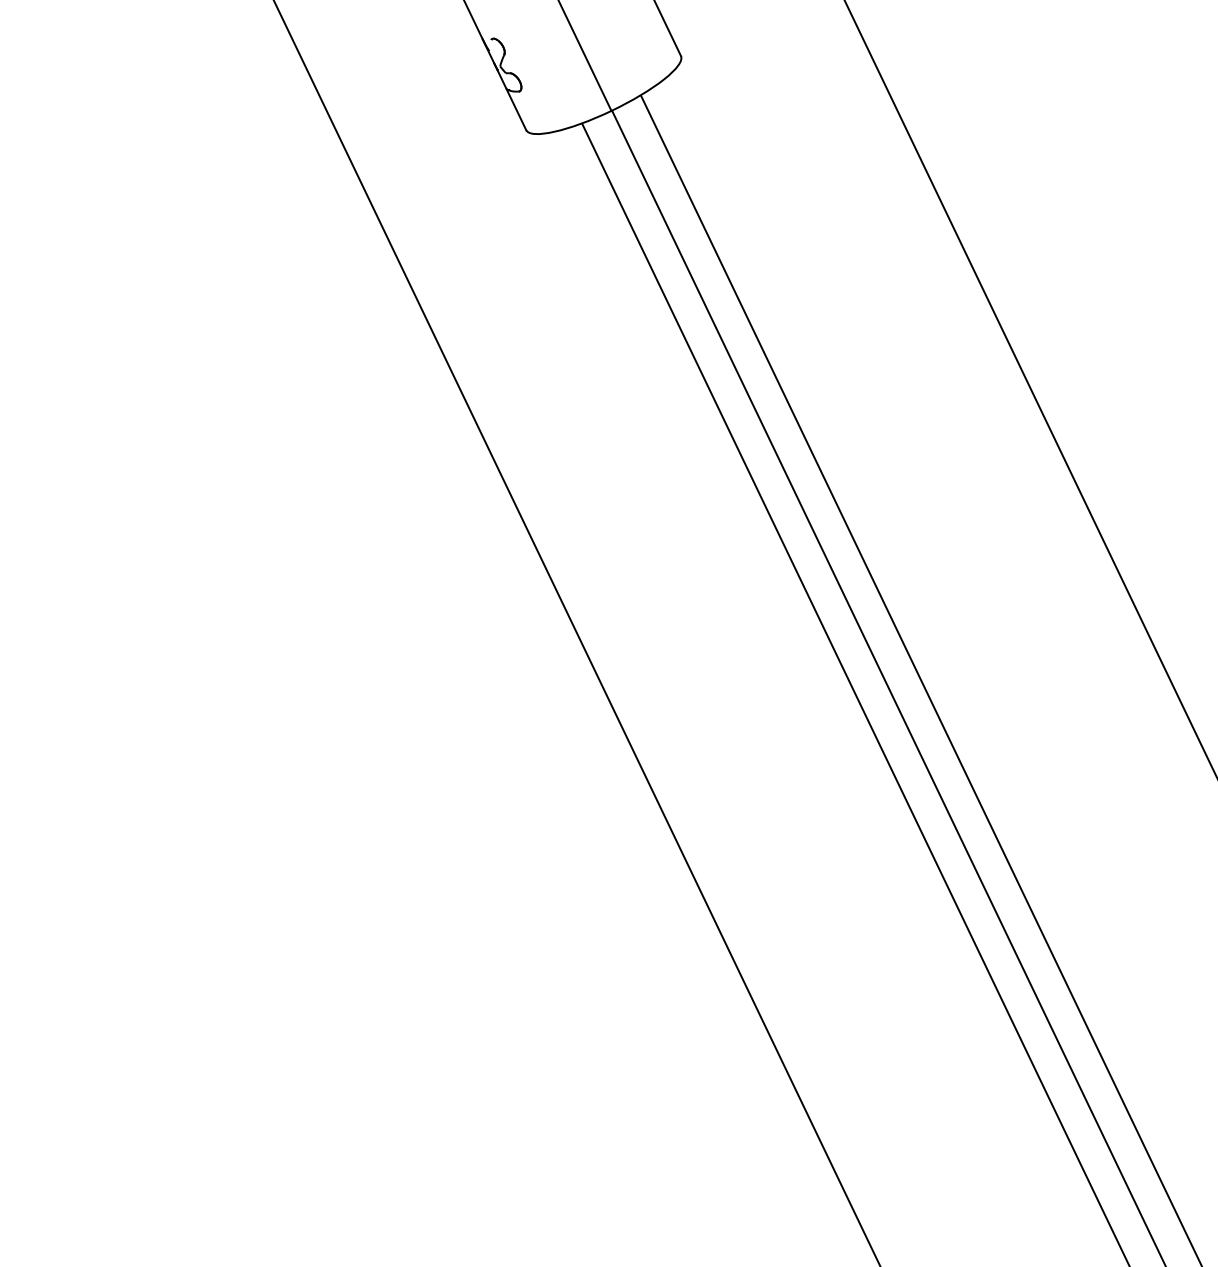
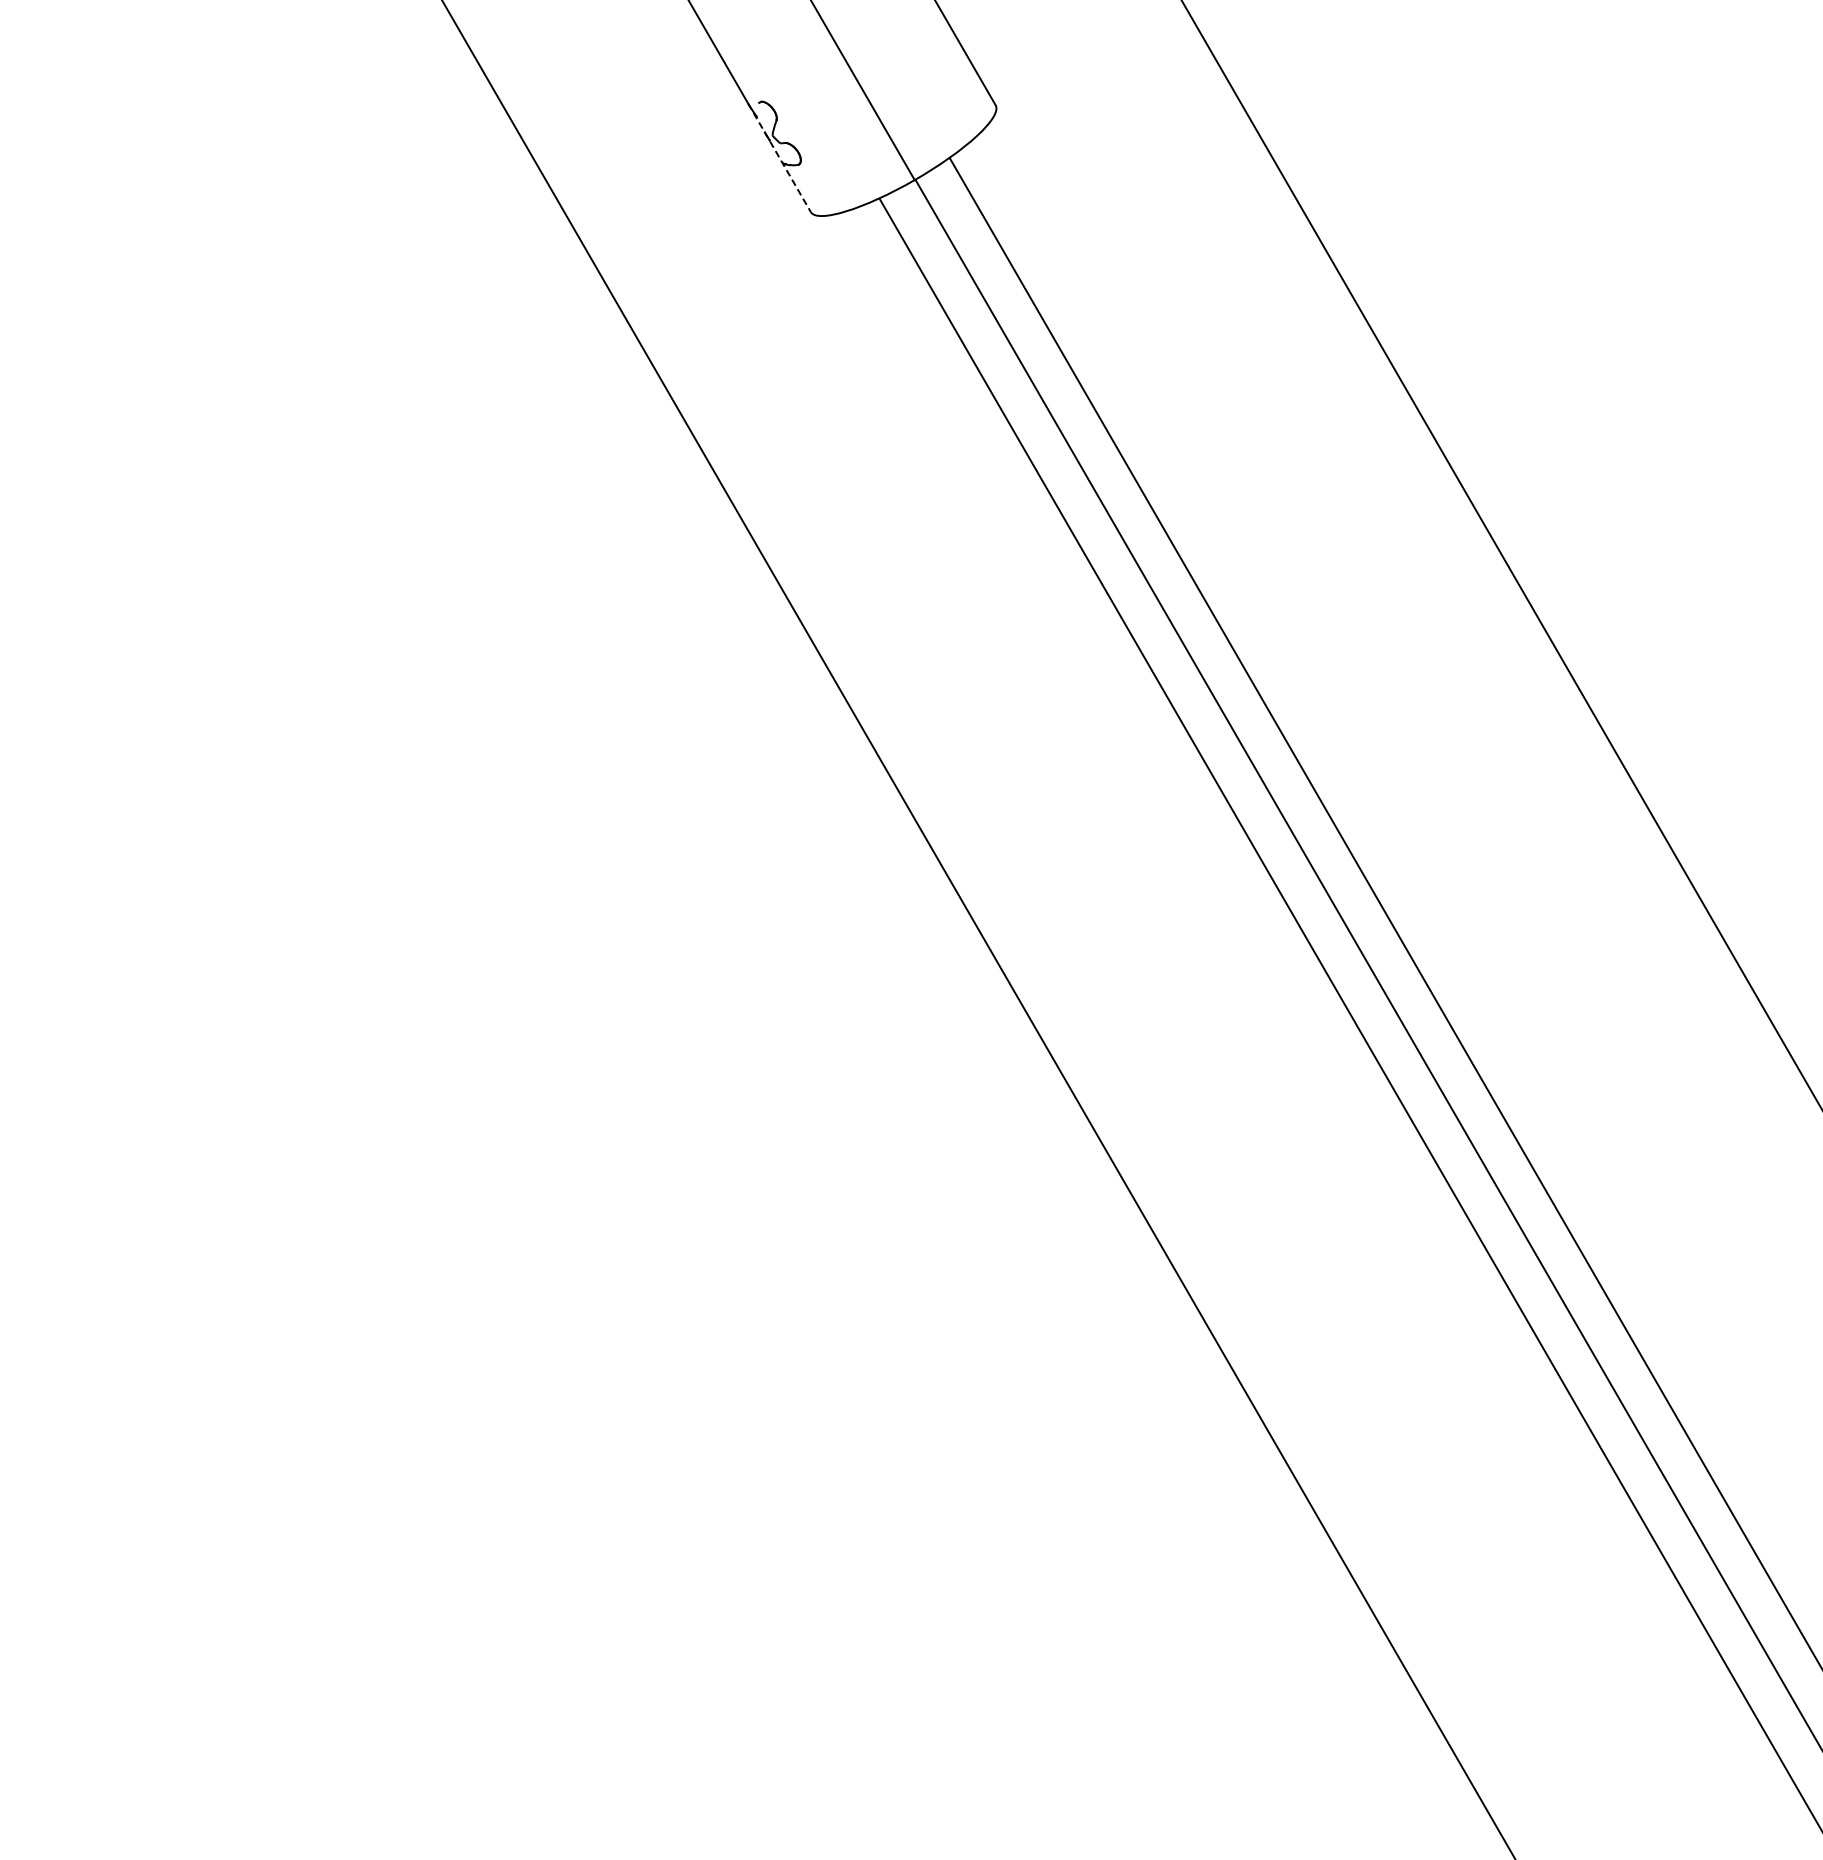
line: (504, 84) -> (779, 157), solid -> dashed

